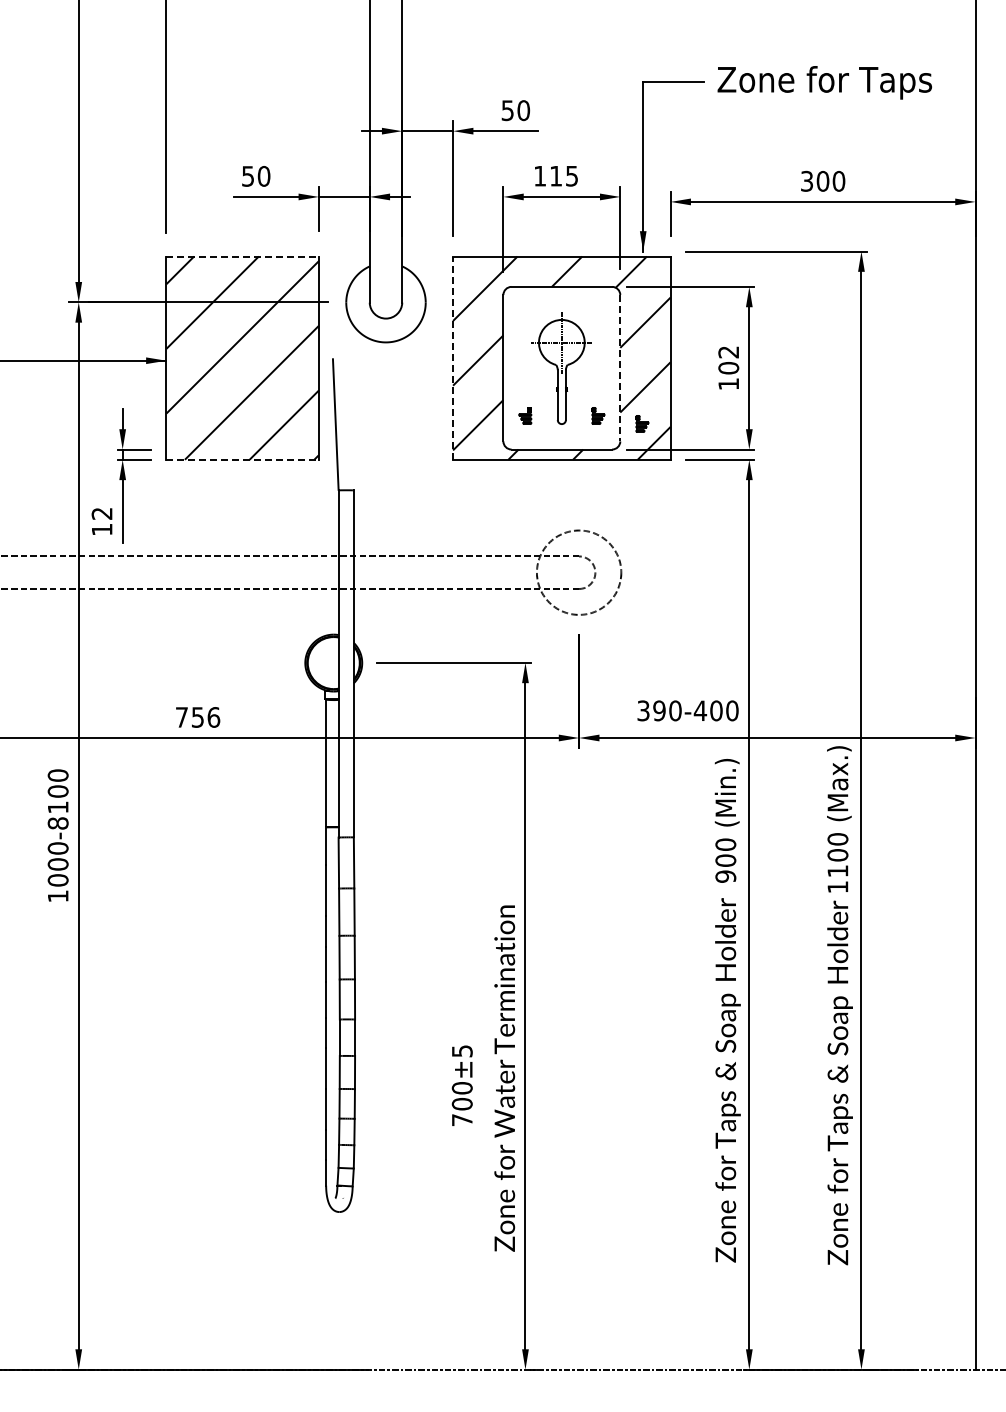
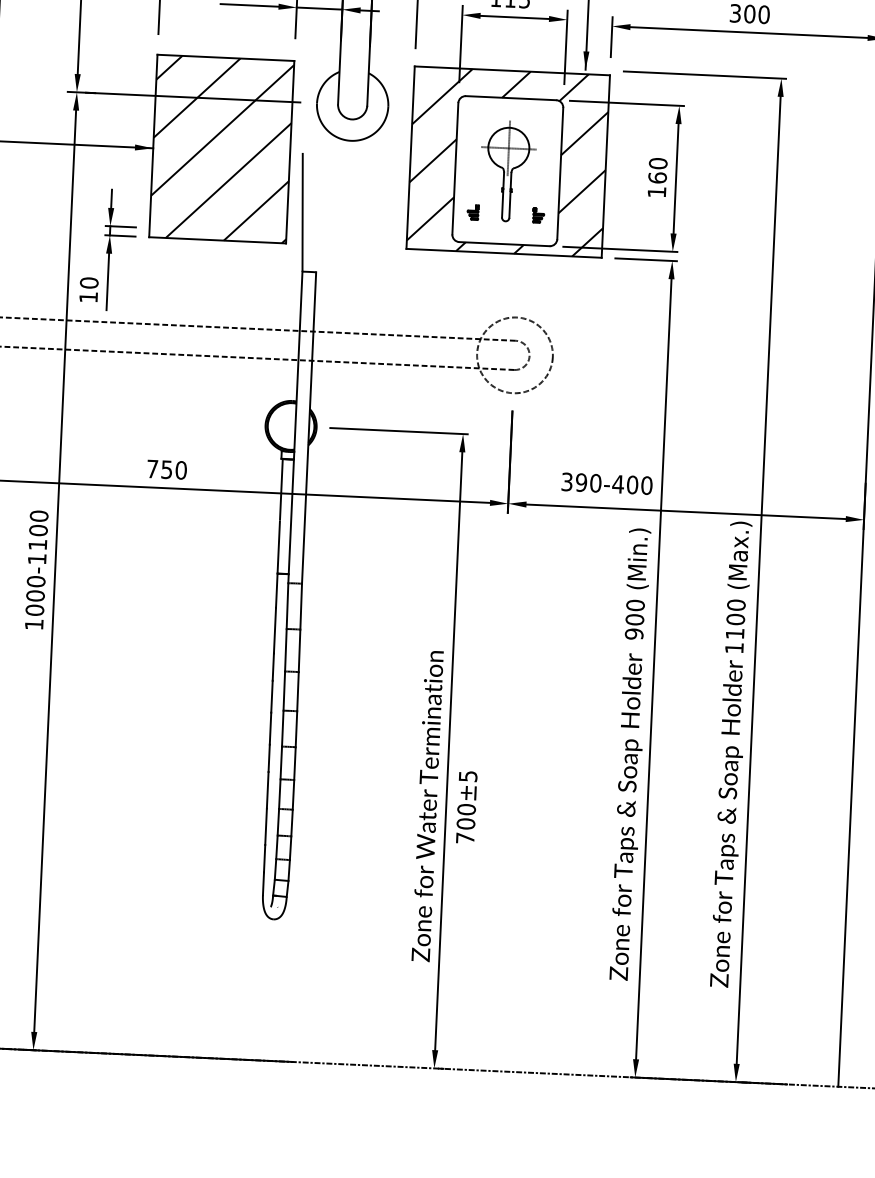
line: (243, 256) -> (226, 57), dashed -> solid
line: (453, 358) -> (410, 158), dashed -> solid
text: (728, 360) -> (657, 171), 102 -> 160
line: (620, 368) -> (560, 173), dashed -> solid
part: (642, 423) -> (577, 224), removed
line: (243, 459) -> (218, 240), dashed -> solid
text: (101, 513) -> (88, 282), 12 -> 10
text: (213, 717) -> (180, 470), 756 -> 750
text: (57, 823) -> (36, 559), 1000-8100 -> 1000-1100
text: (461, 1085) -> (466, 807), moved

